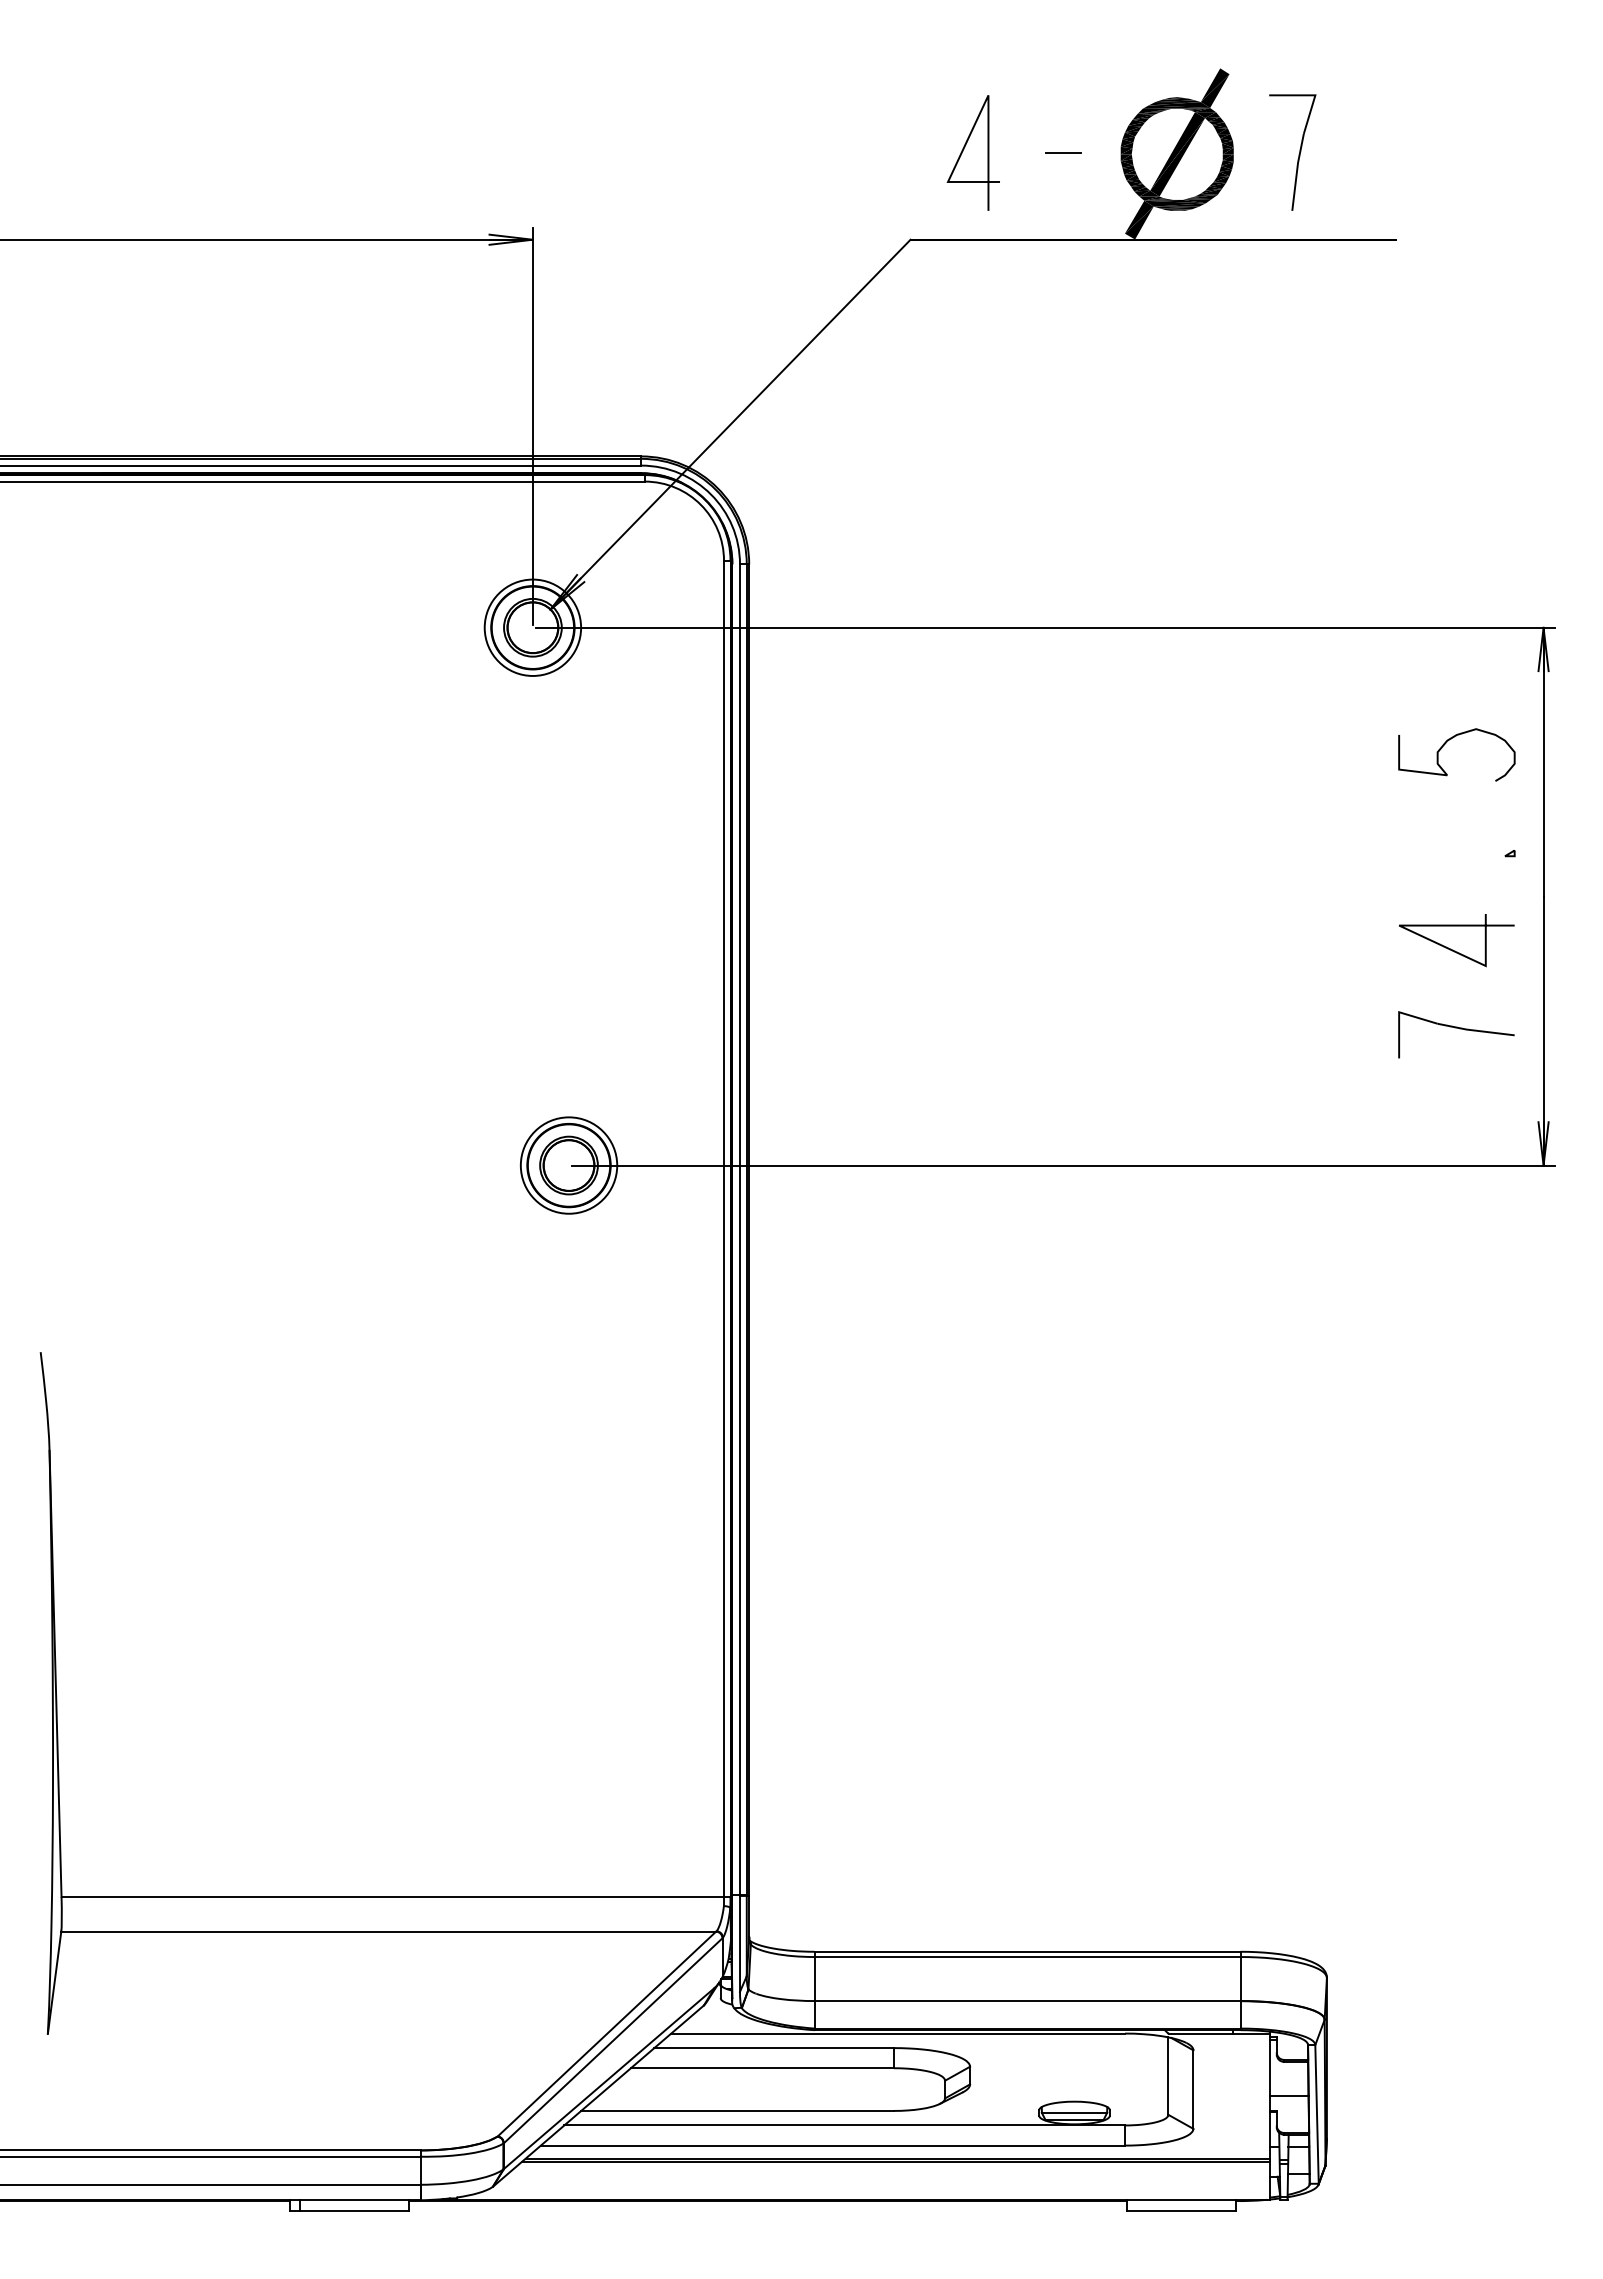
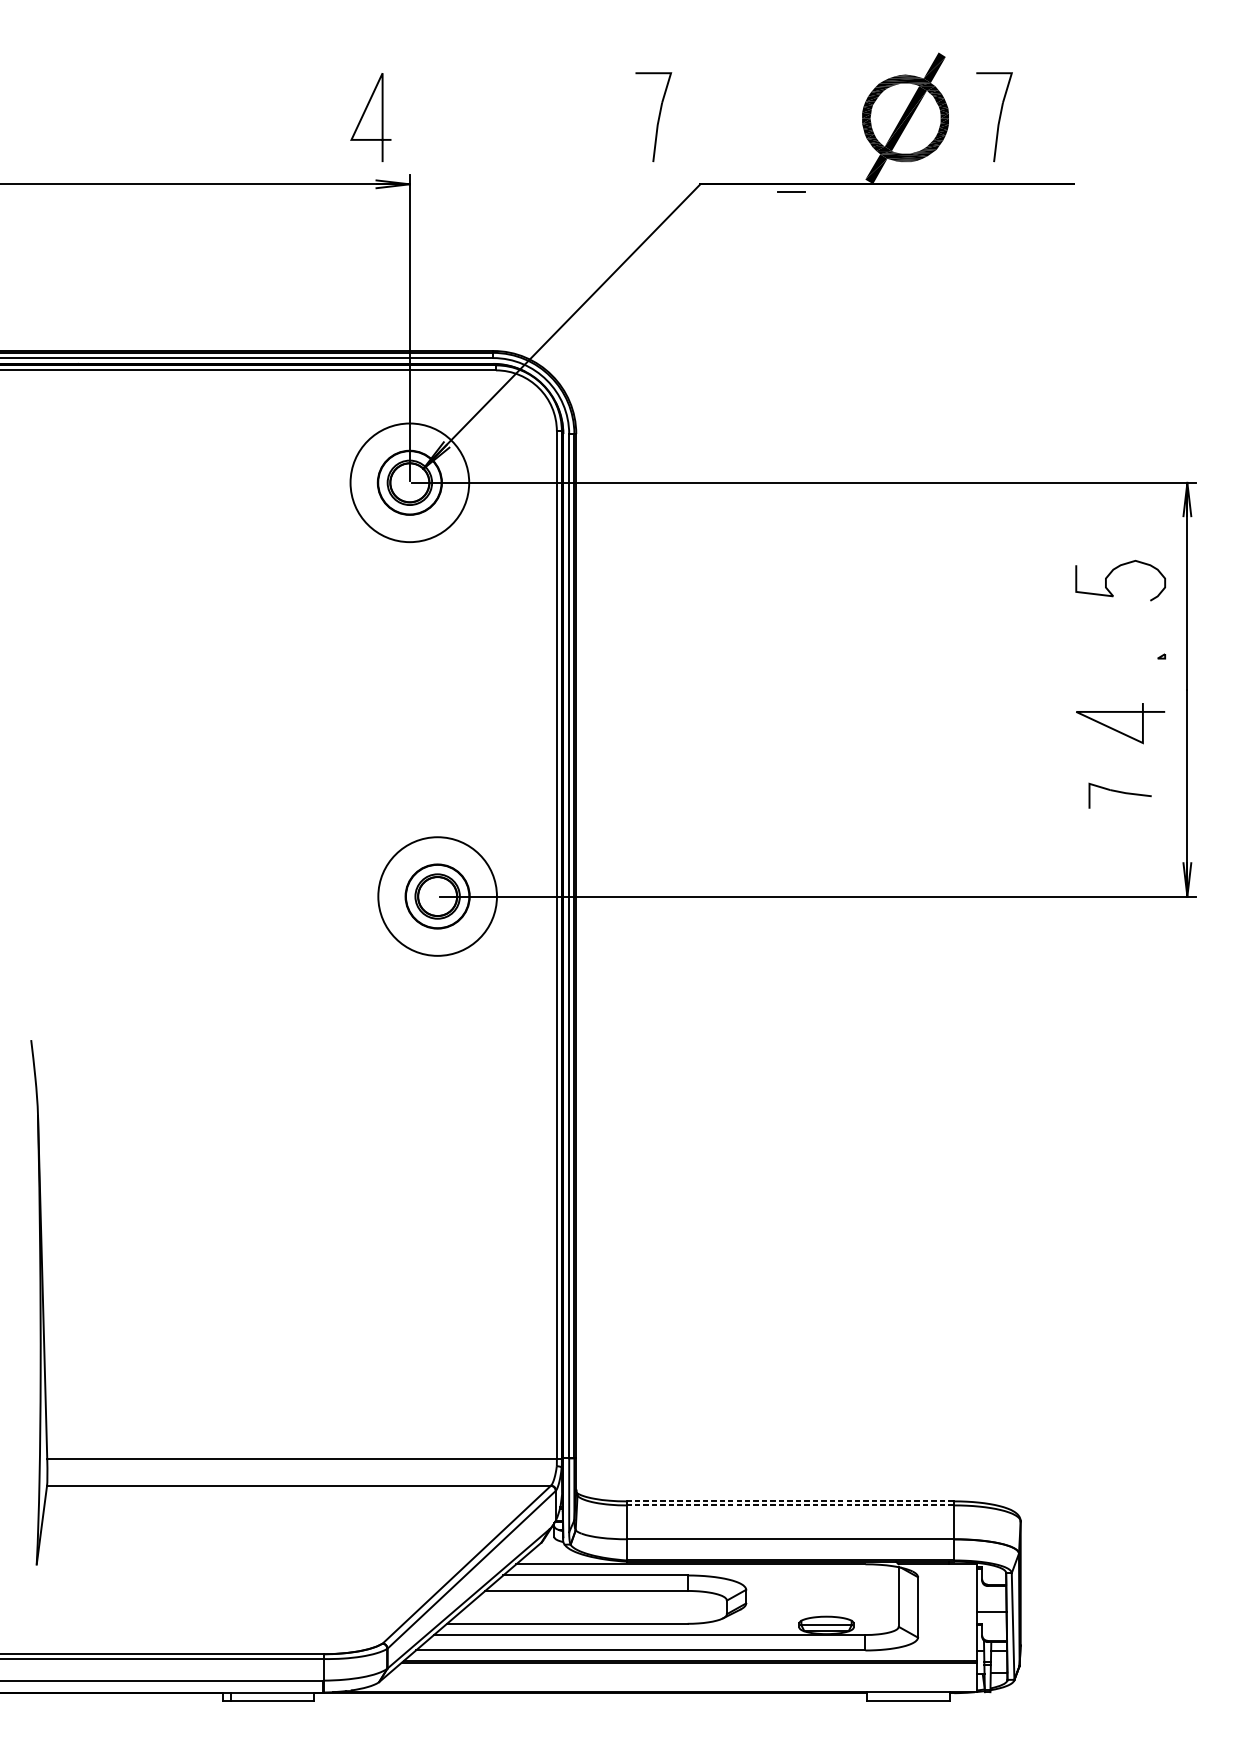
line: (964, 149) -> (364, 114), moved
line: (1063, 152) -> (791, 191), moved
part: (855, 154) -> (658, 118), added
circle: (532, 627) -> (409, 482), size x1.6
part: (1456, 1034) -> (1120, 795), size x0.7
circle: (568, 1165) -> (437, 896), size x1.6
line: (1028, 1951) -> (791, 1501), solid -> dashed
line: (1028, 1957) -> (791, 1505), solid -> dashed

